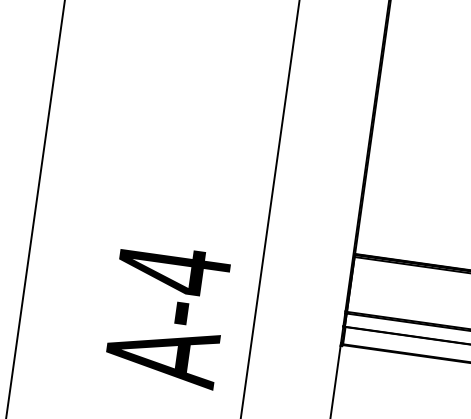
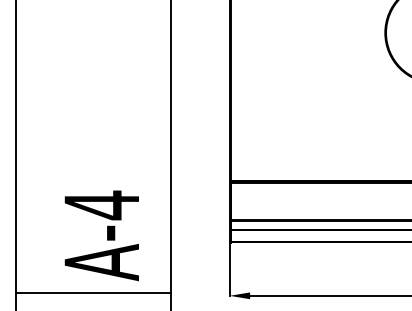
text: (166, 314) -> (101, 235), moved
line: (127, 391) -> (93, 292), added

